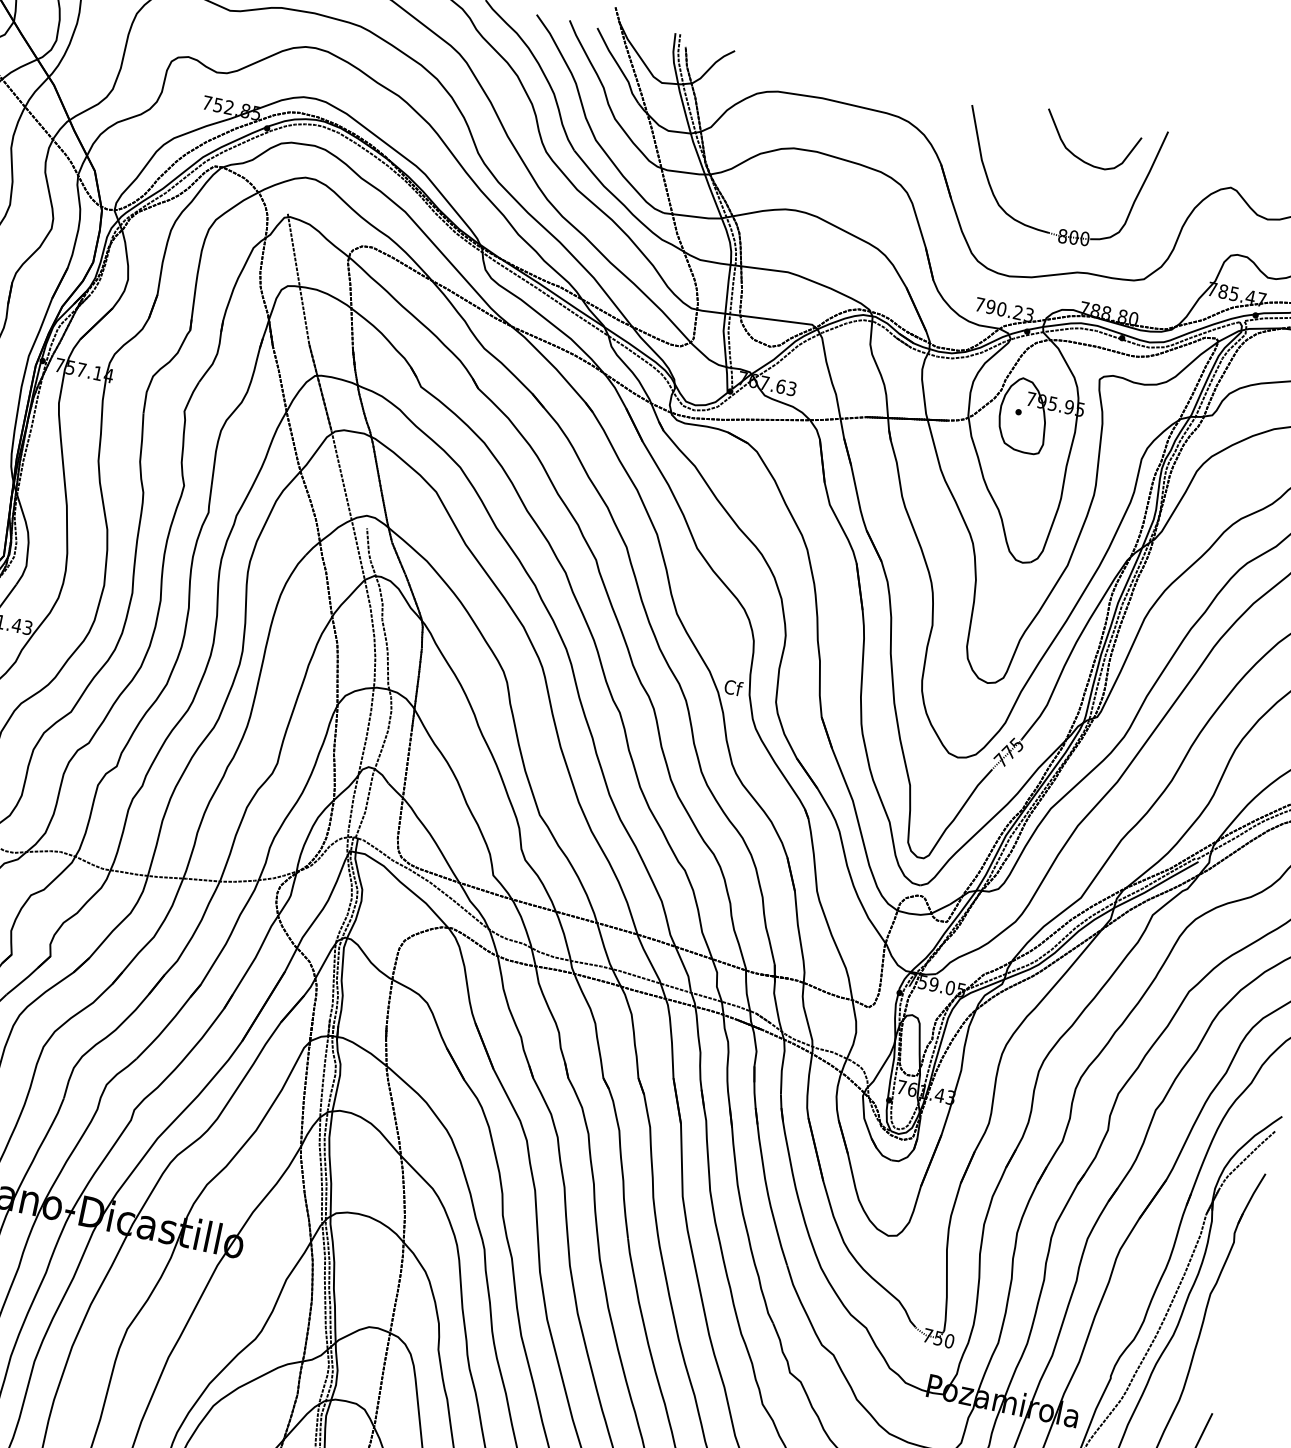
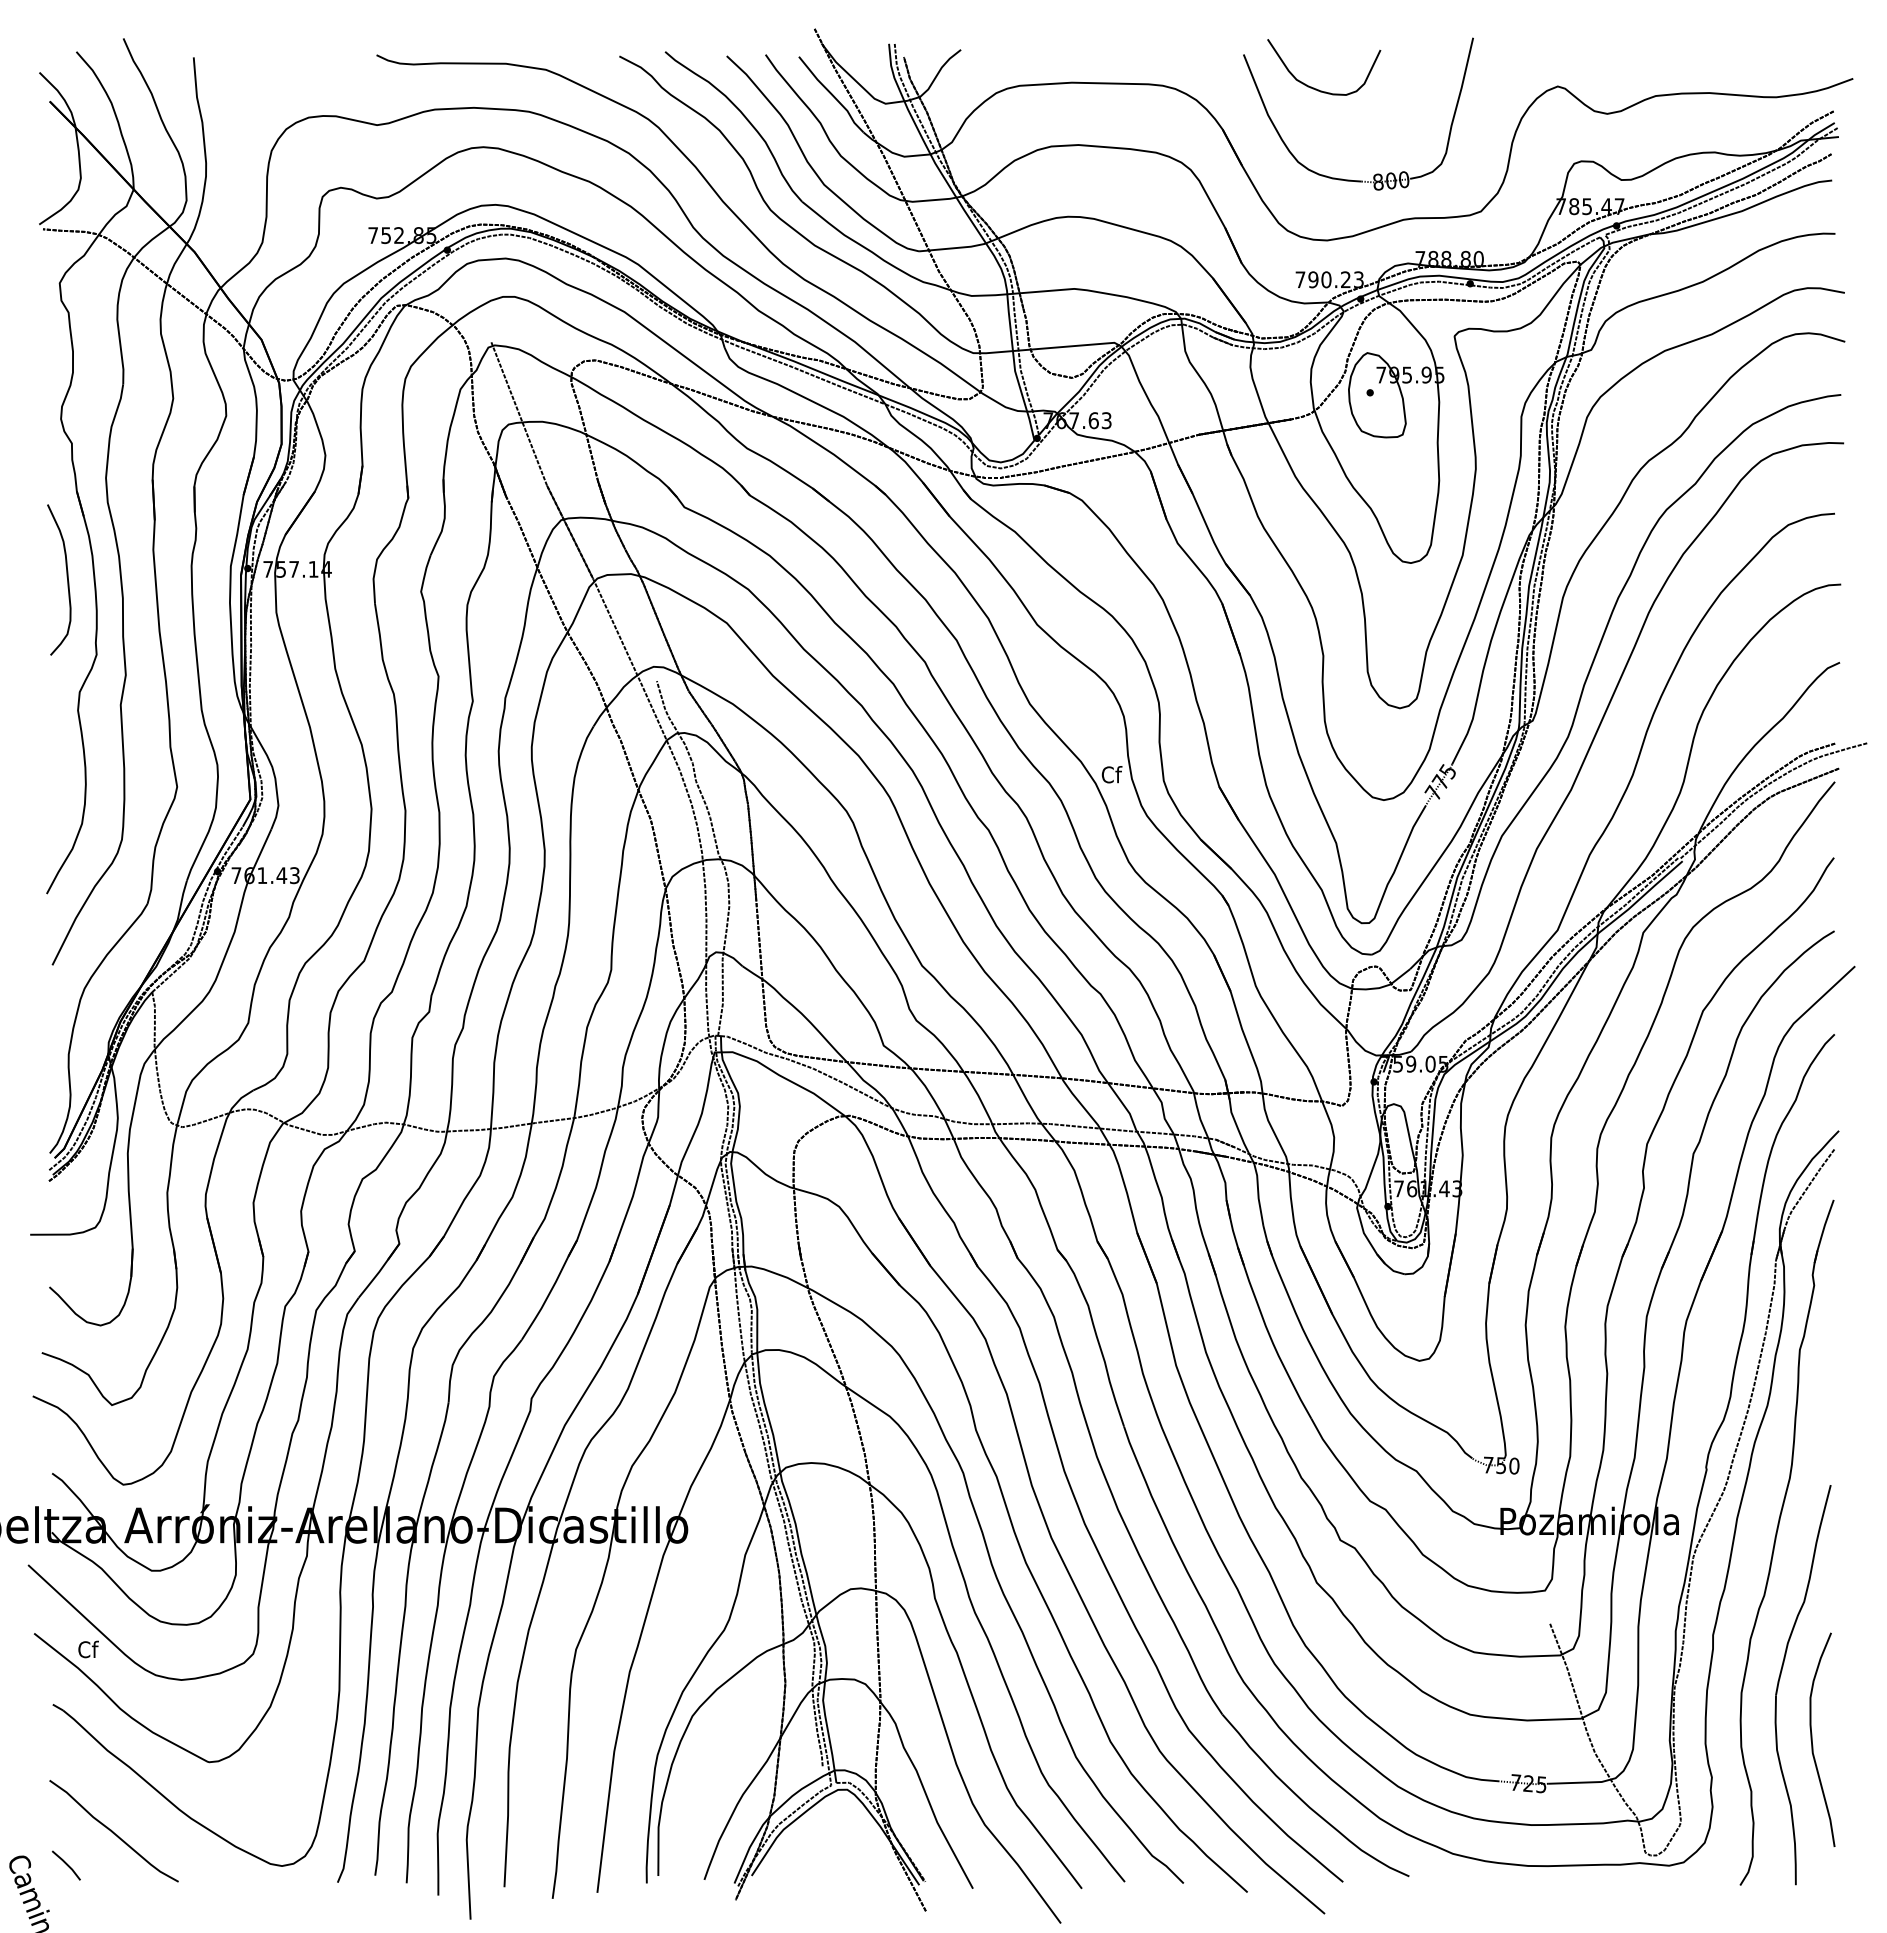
curve: (1079, 157) -> (1314, 87), moved

